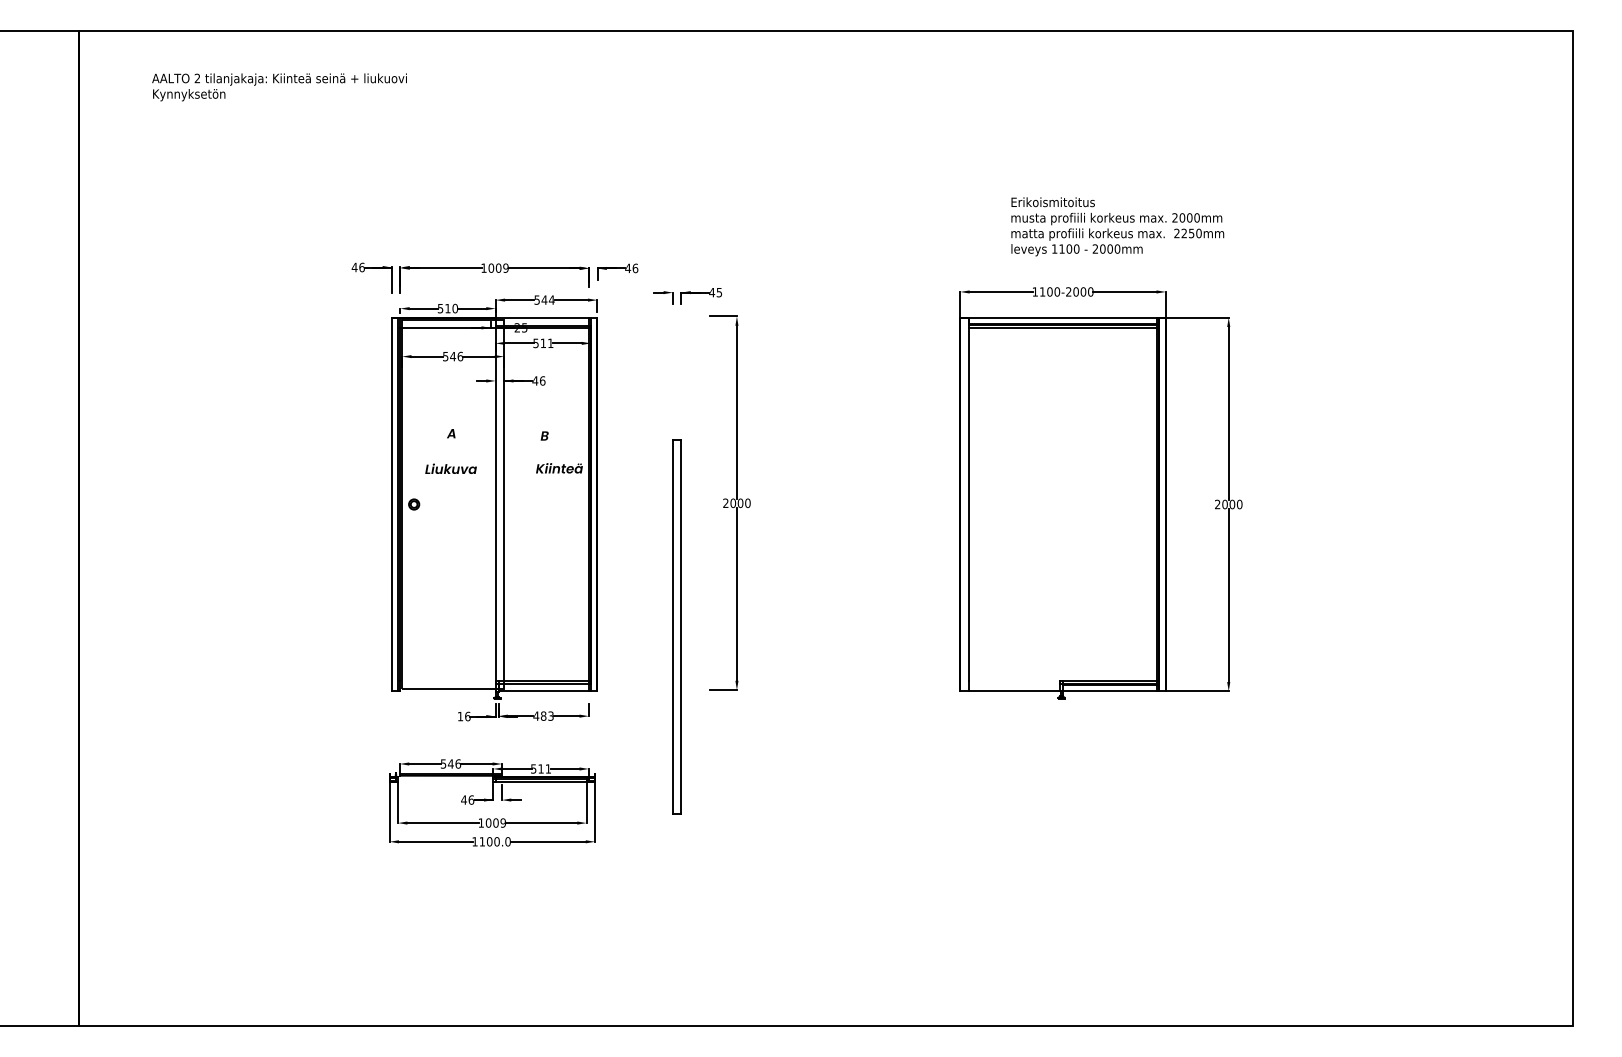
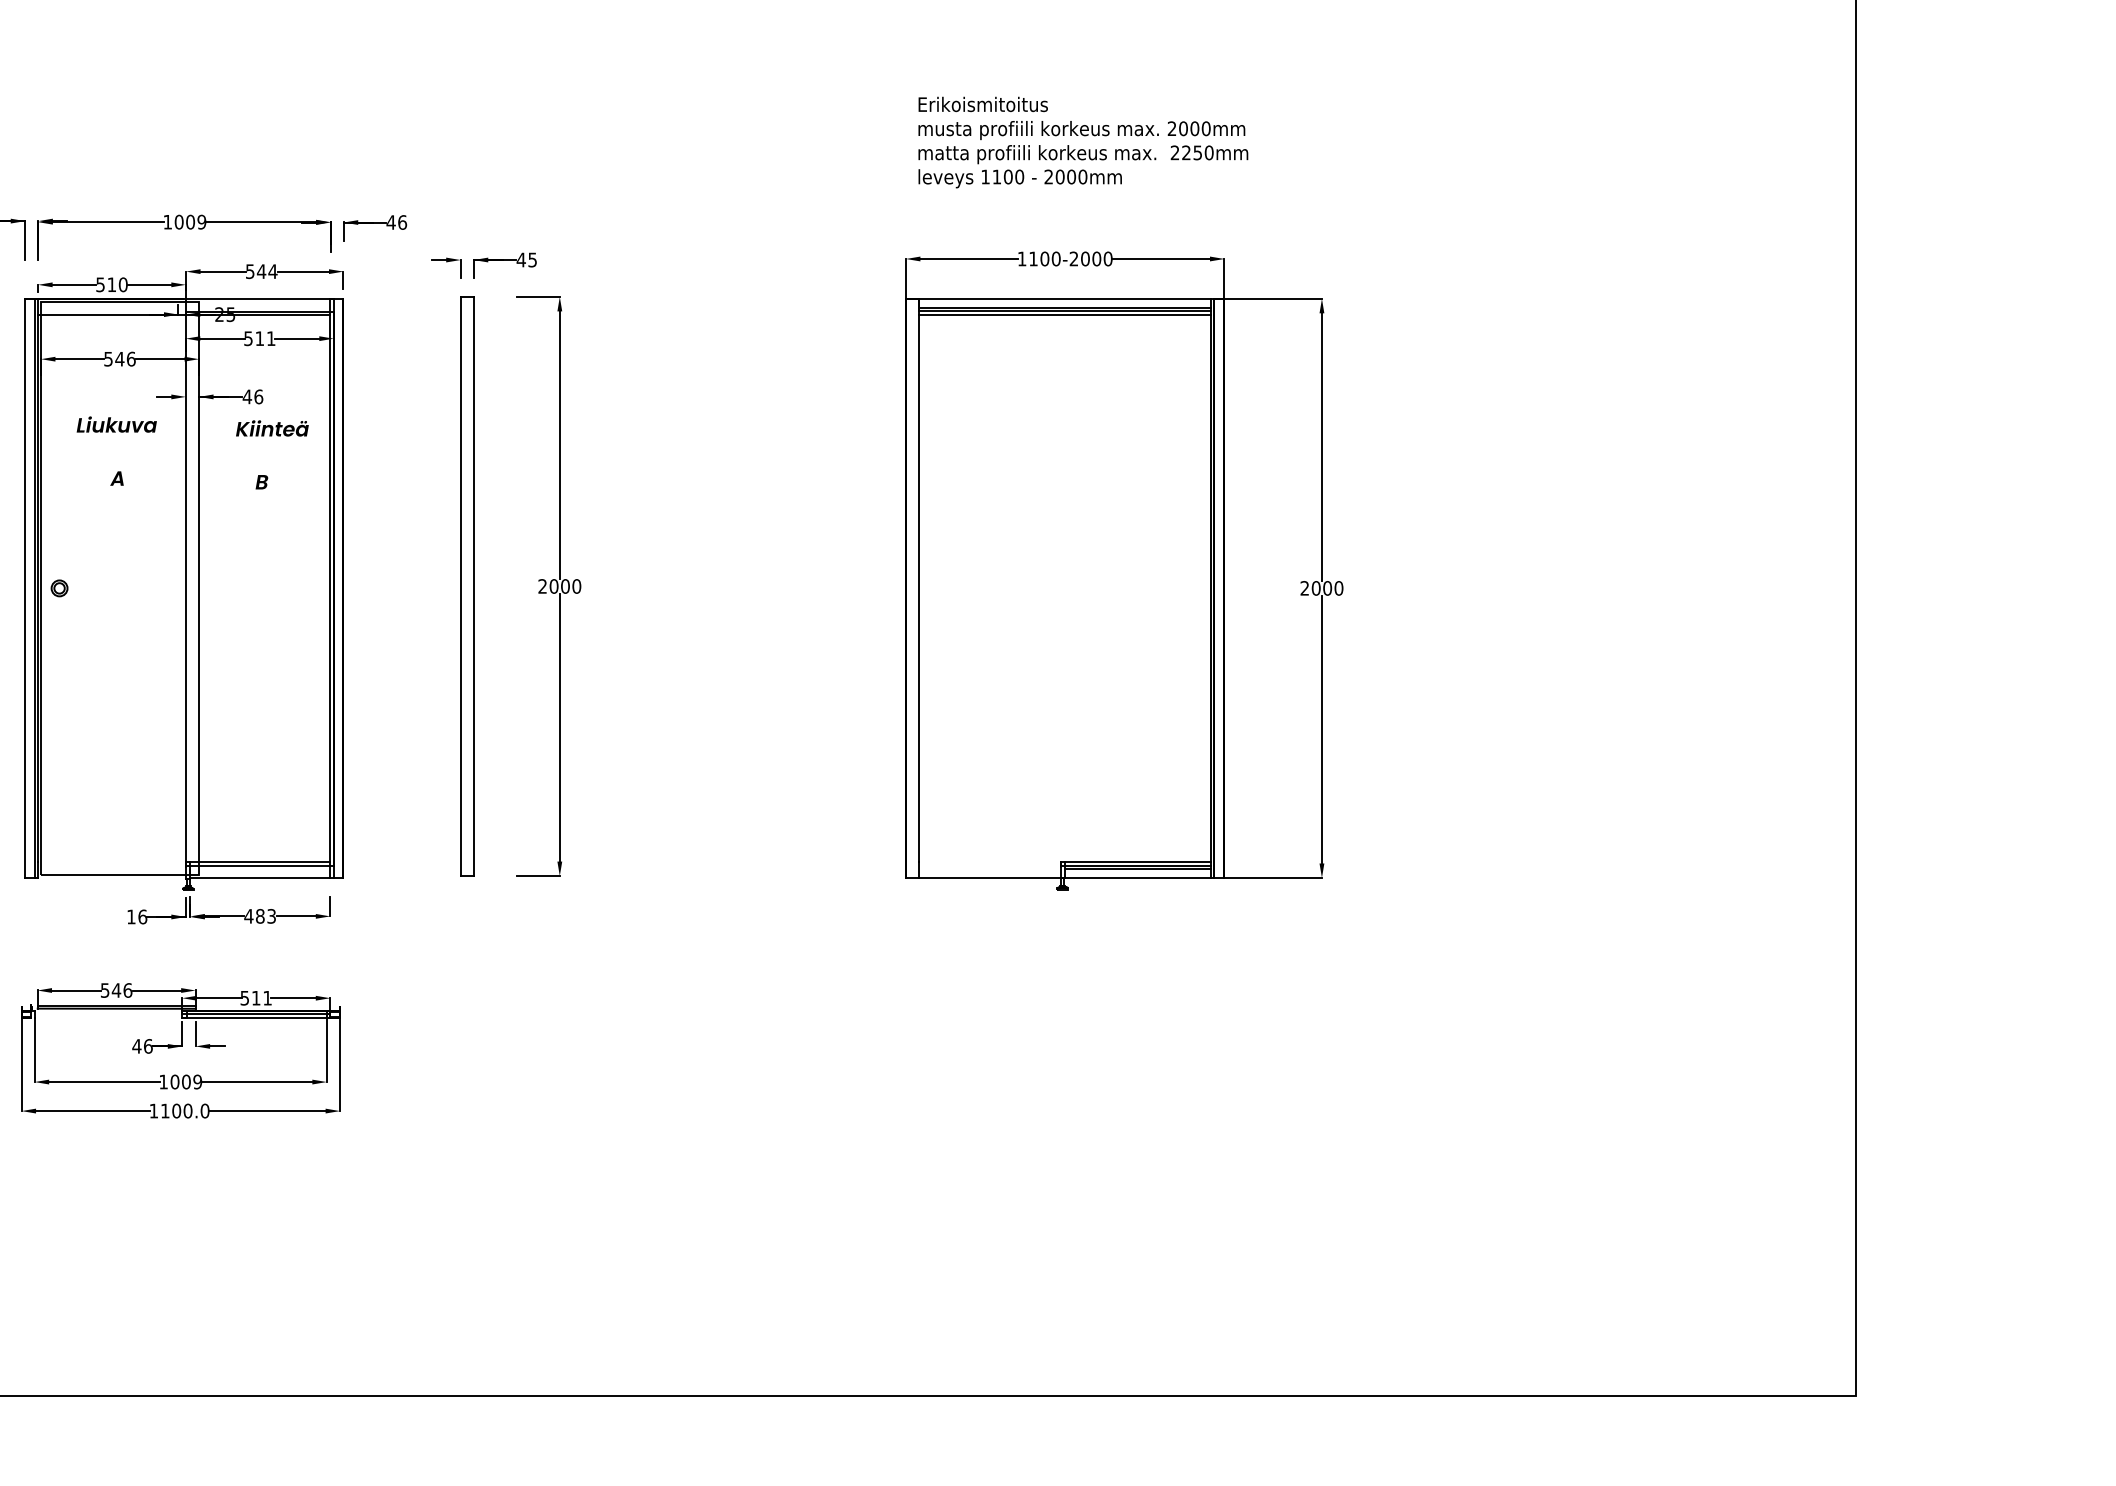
text: (1117, 226) -> (1082, 142), moved
text: (450, 468) -> (115, 424), moved
text: (559, 468) -> (272, 428), moved
part: (676, 626) -> (466, 585), moved

